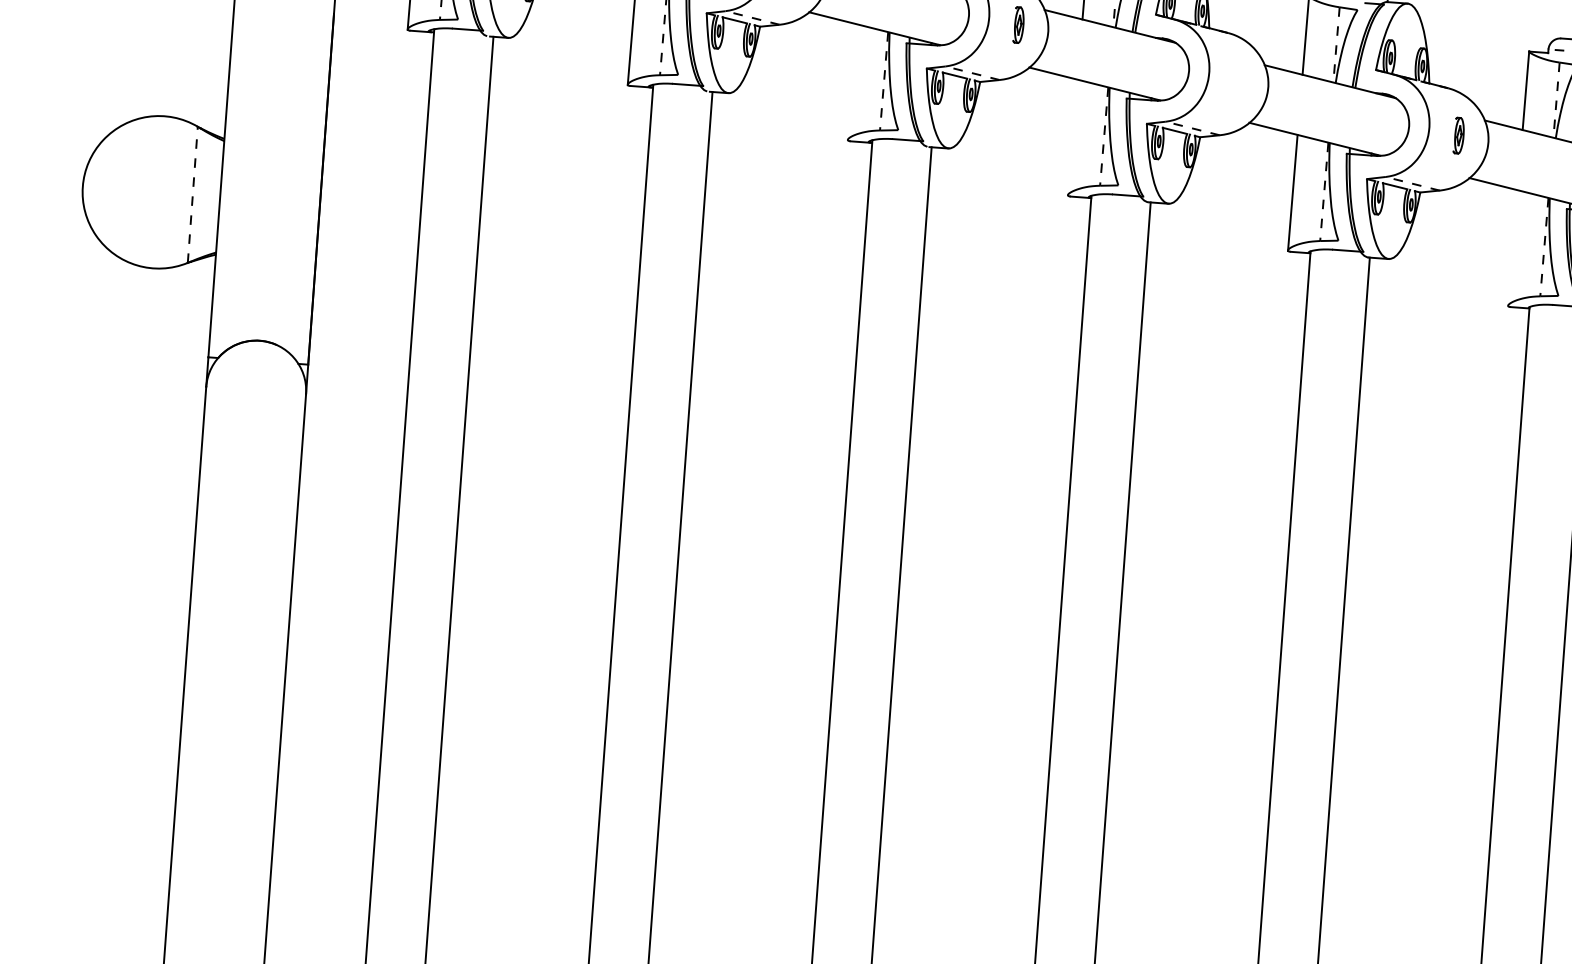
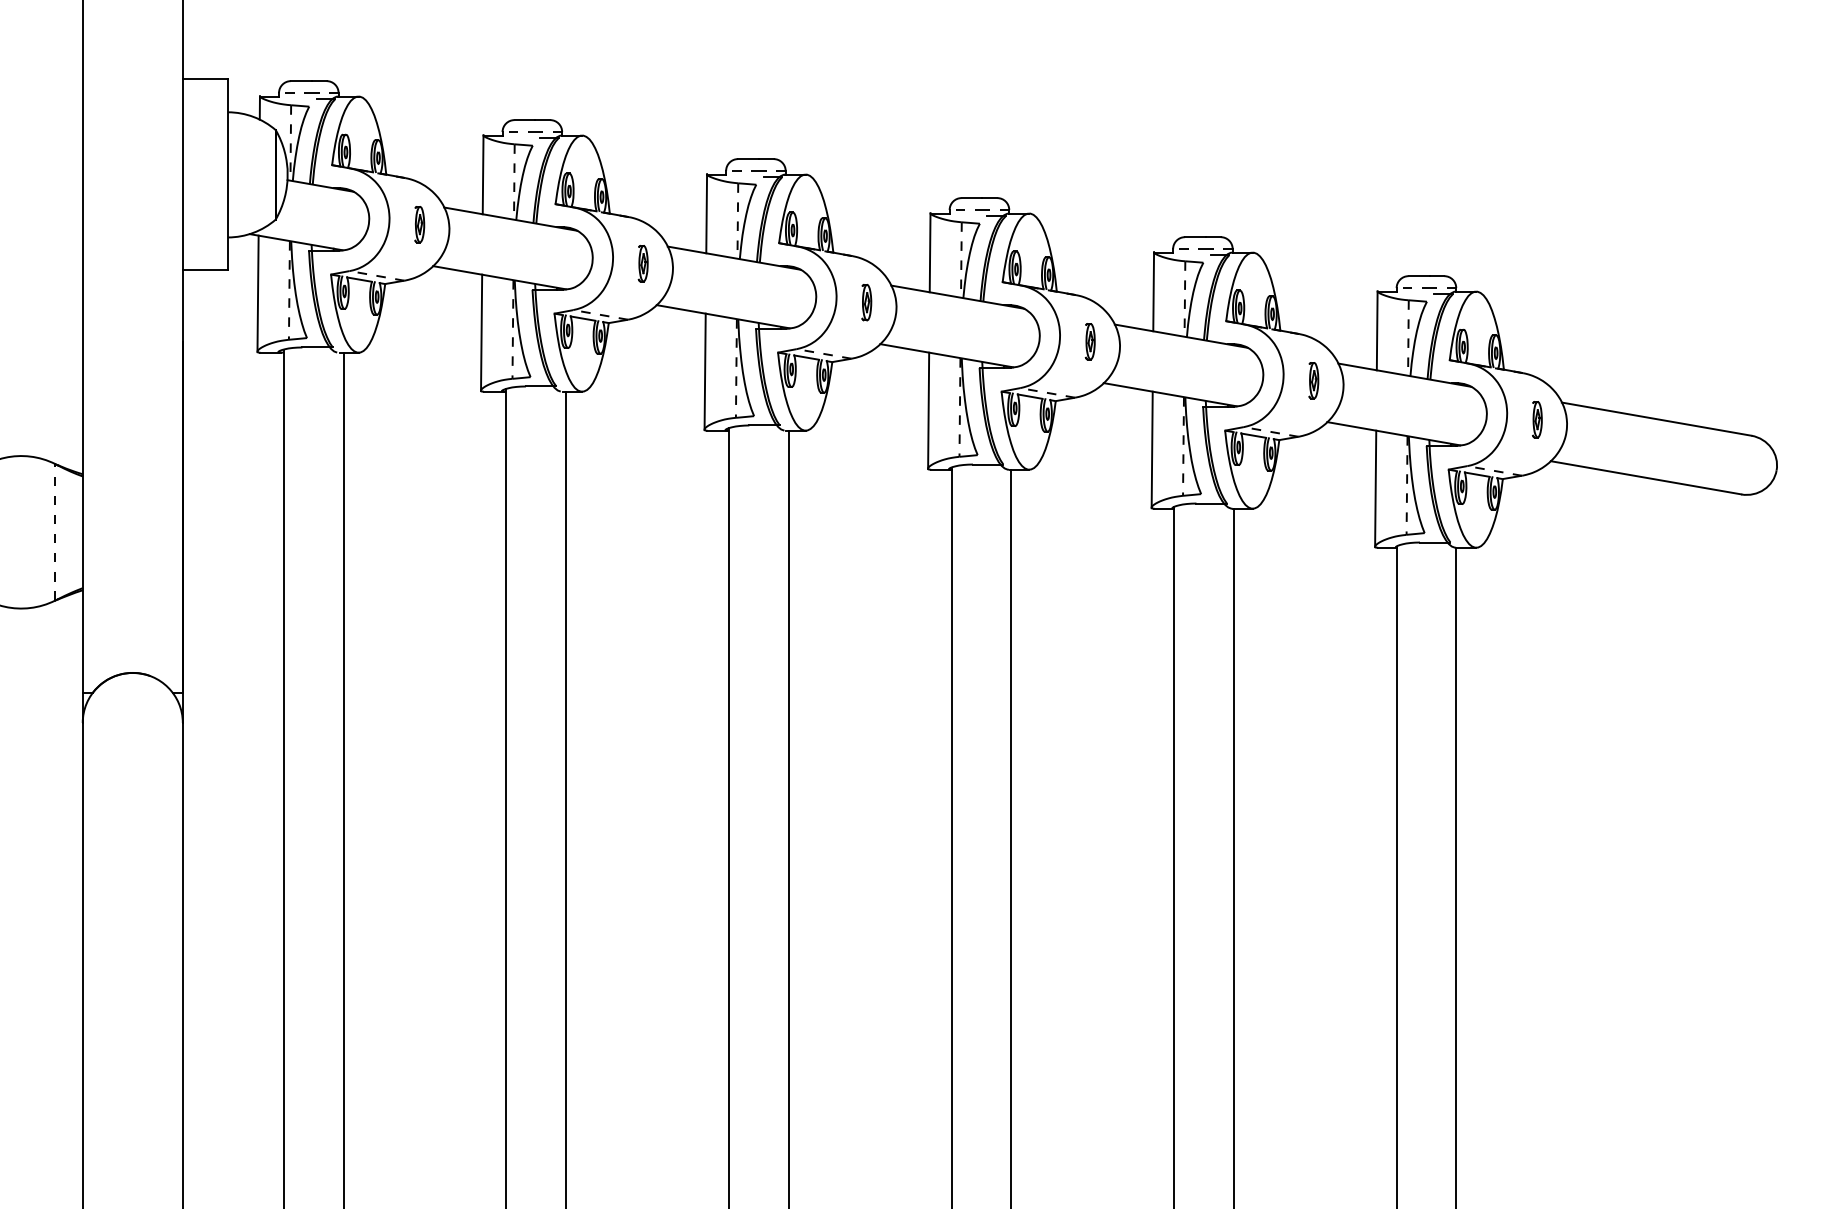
part: (1238, 80) -> (1089, 341), added
line: (852, 81) -> (704, 371), added
line: (1072, 137) -> (928, 410), added
line: (1512, 247) -> (1375, 488), added

